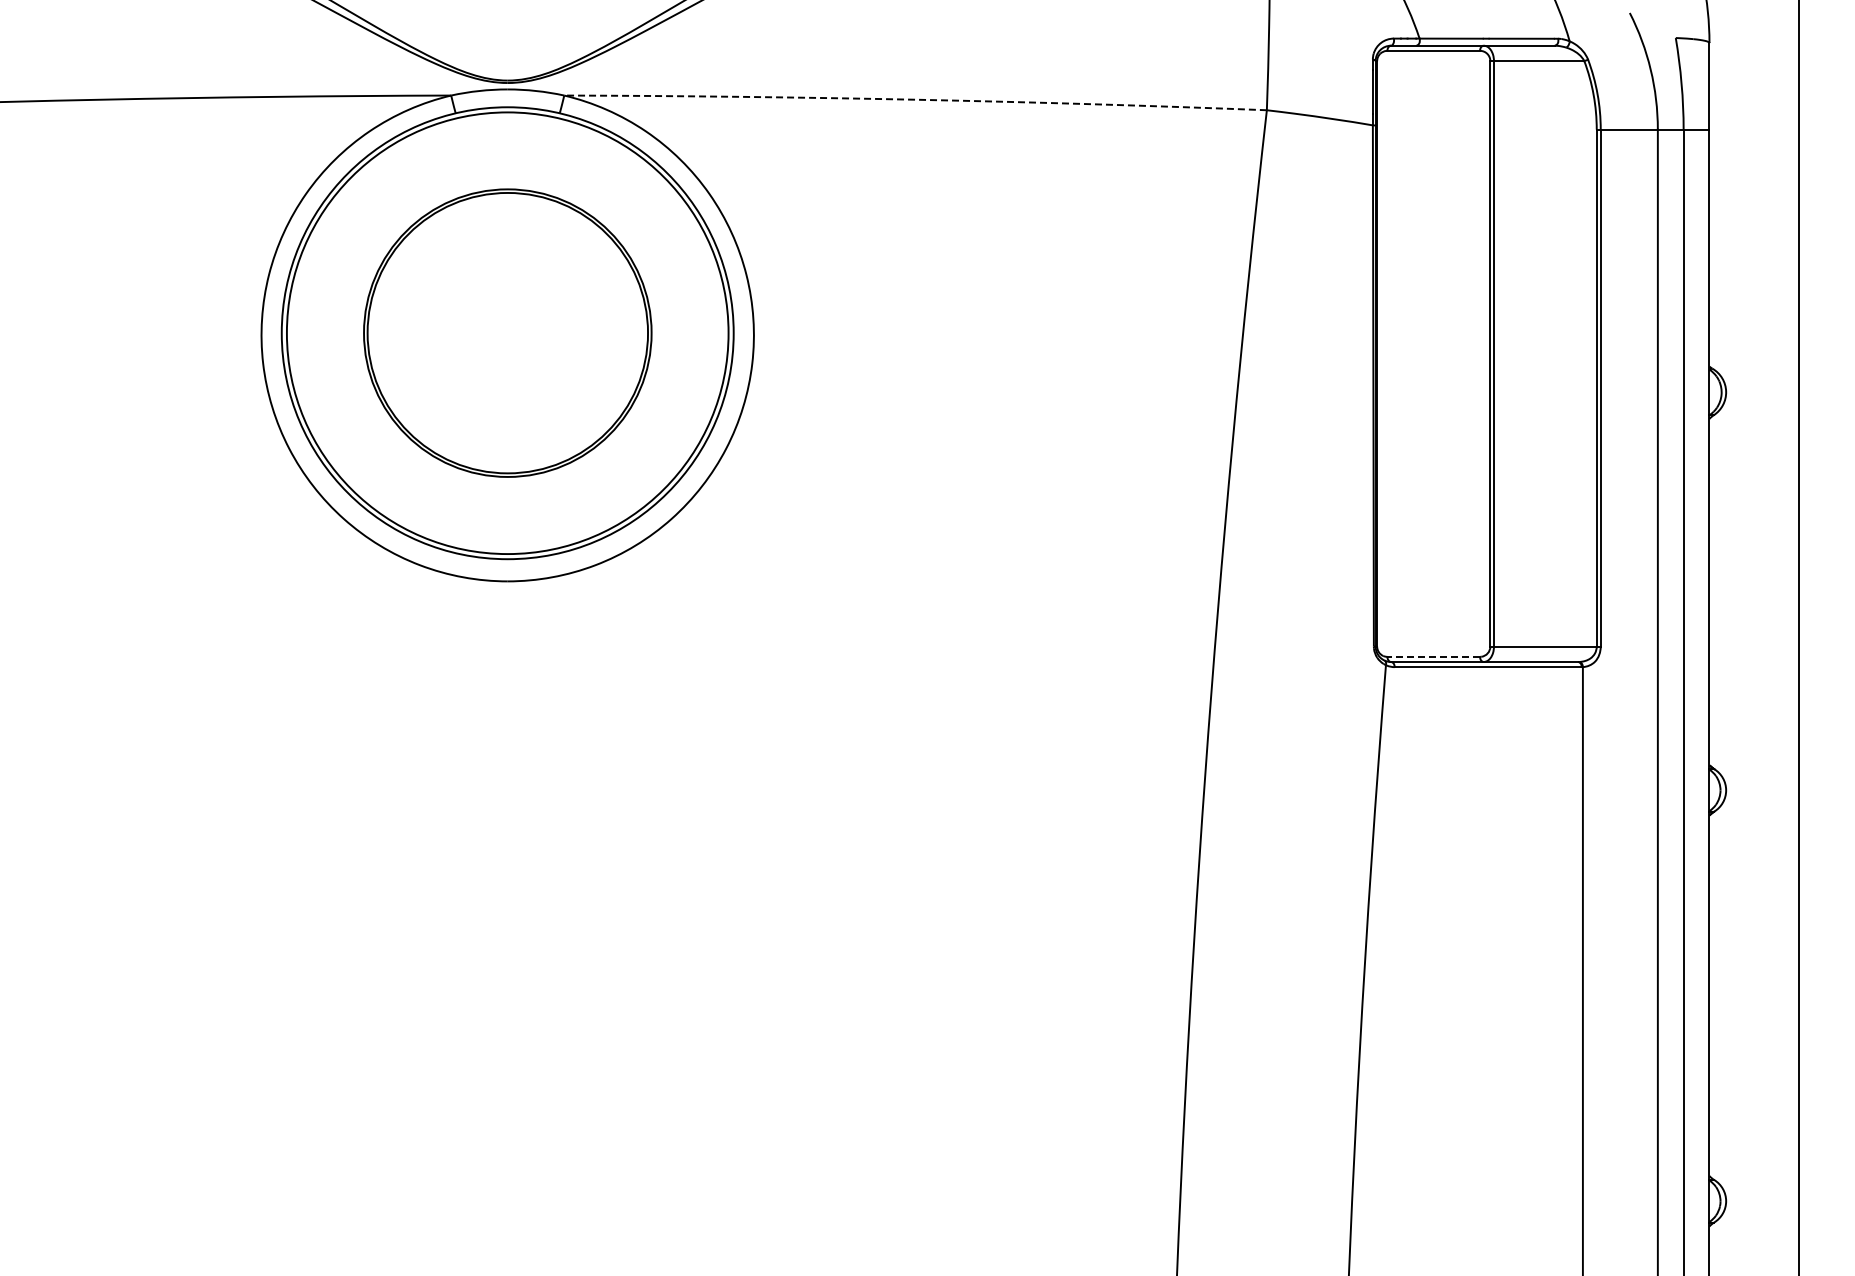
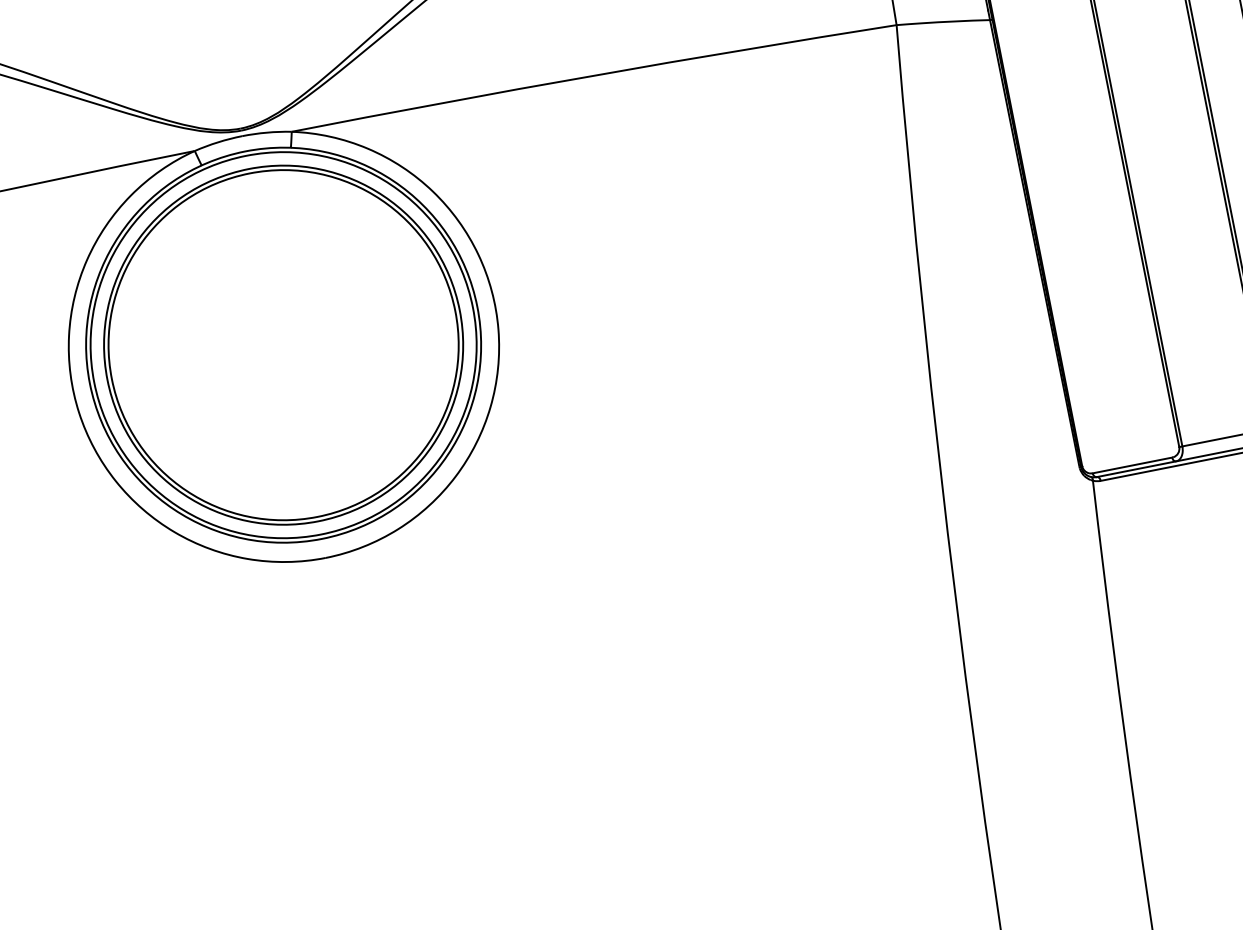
arc: (915, 99) -> (593, 75), dashed -> solid
part: (507, 332) -> (283, 344), size x1.43
line: (1433, 656) -> (1132, 465), dashed -> solid

